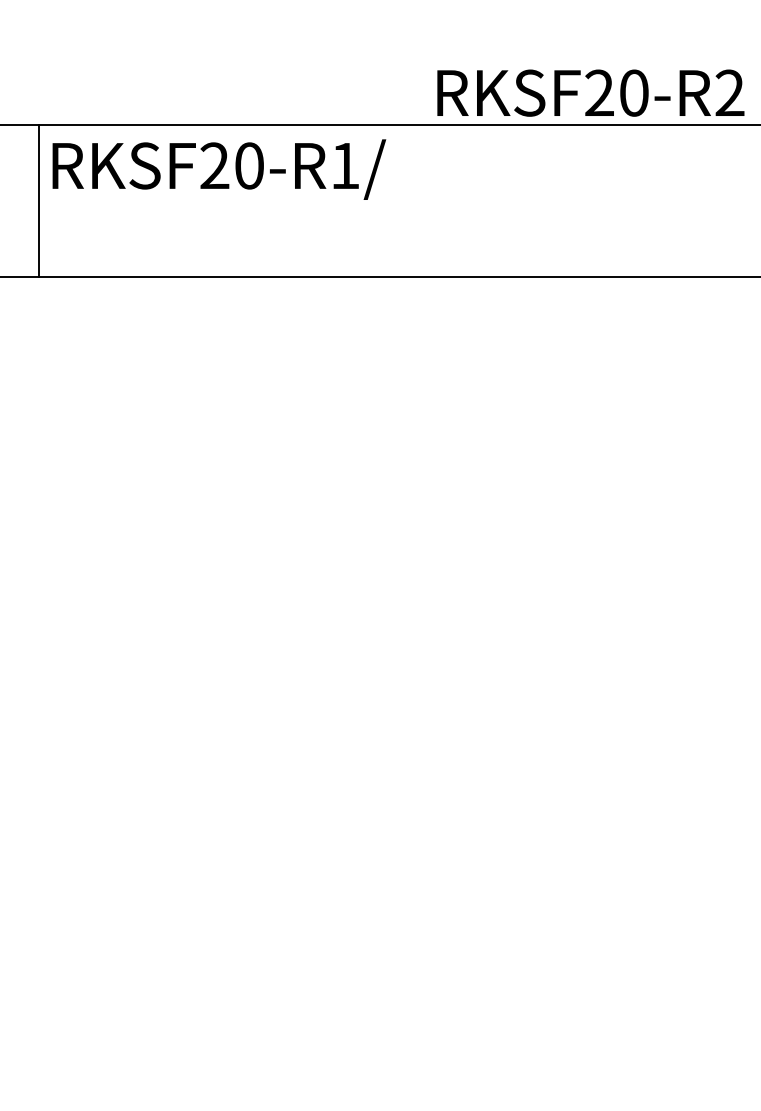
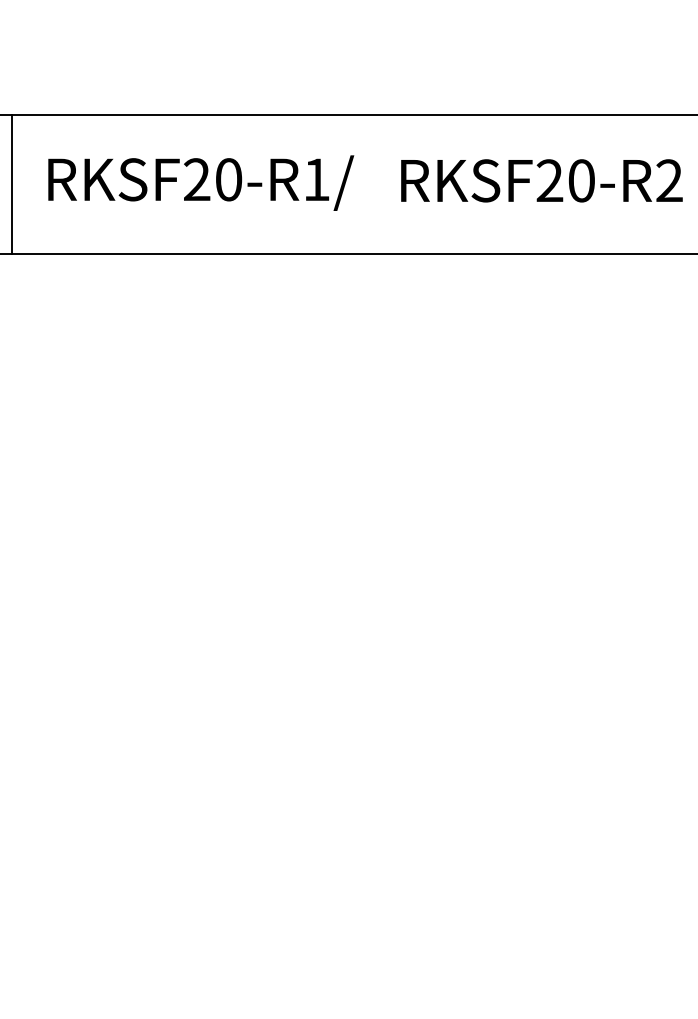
text: (590, 92) -> (541, 180), moved
text: (219, 169) -> (201, 183), moved
line: (38, 200) -> (11, 183), moved

